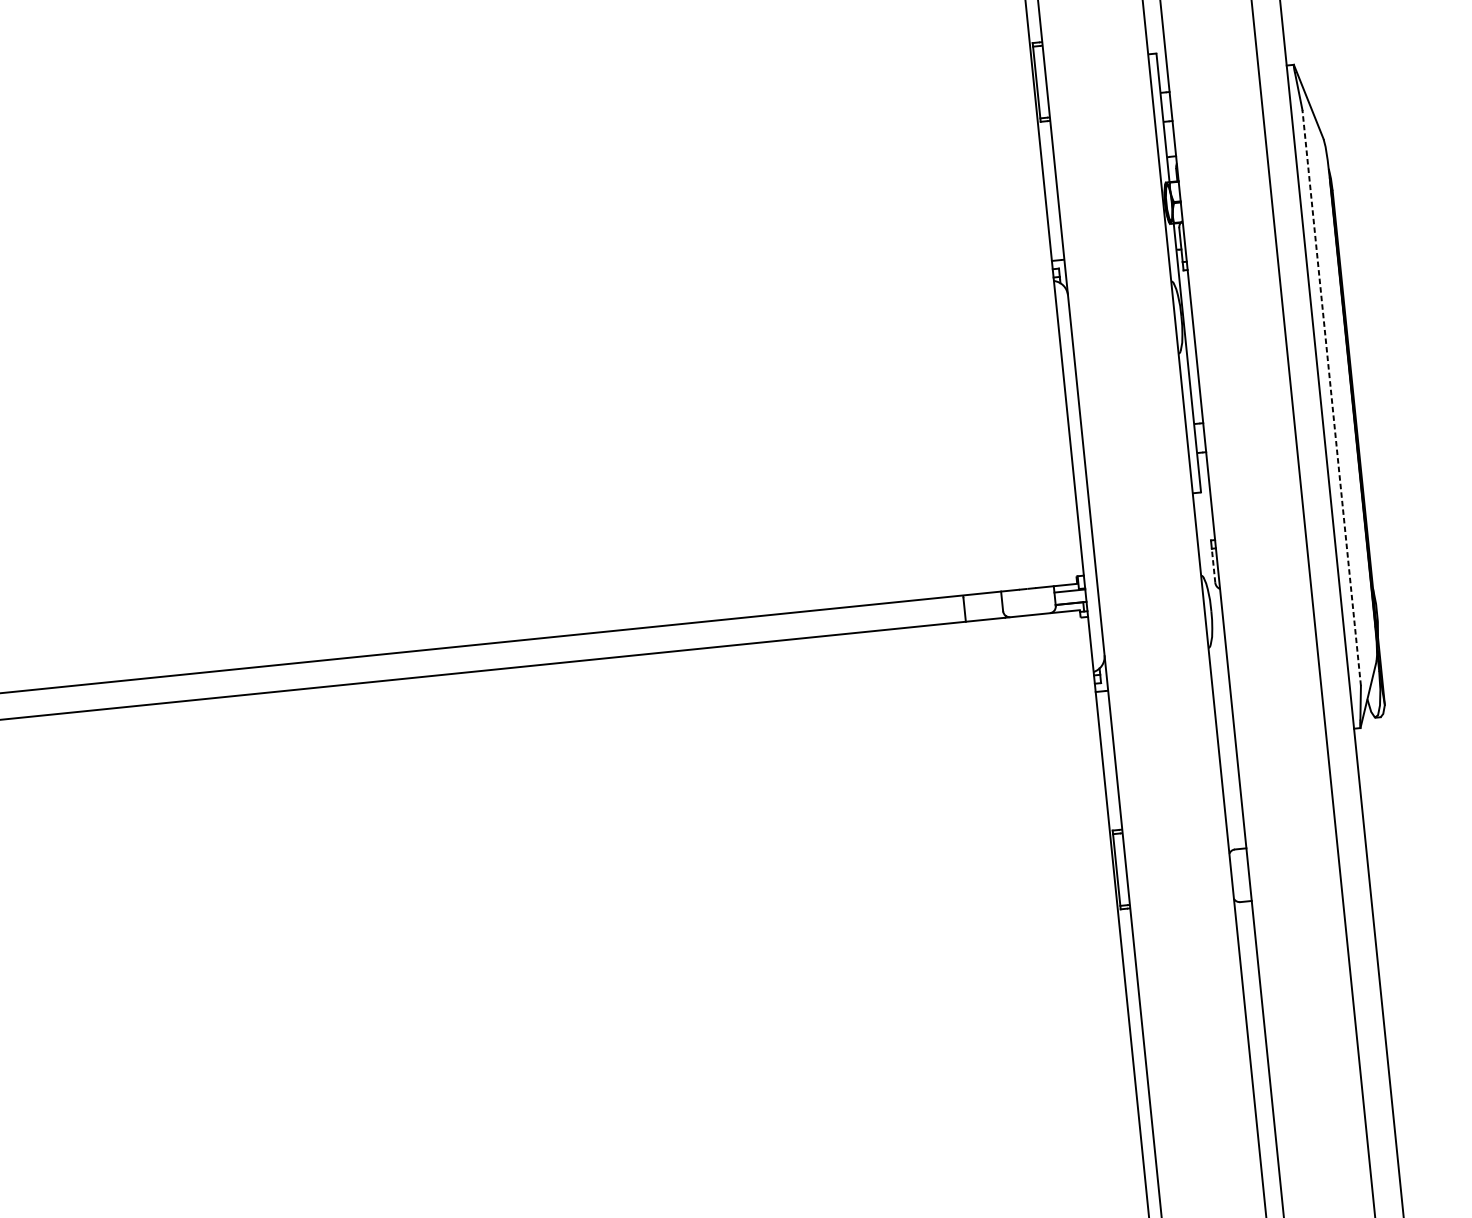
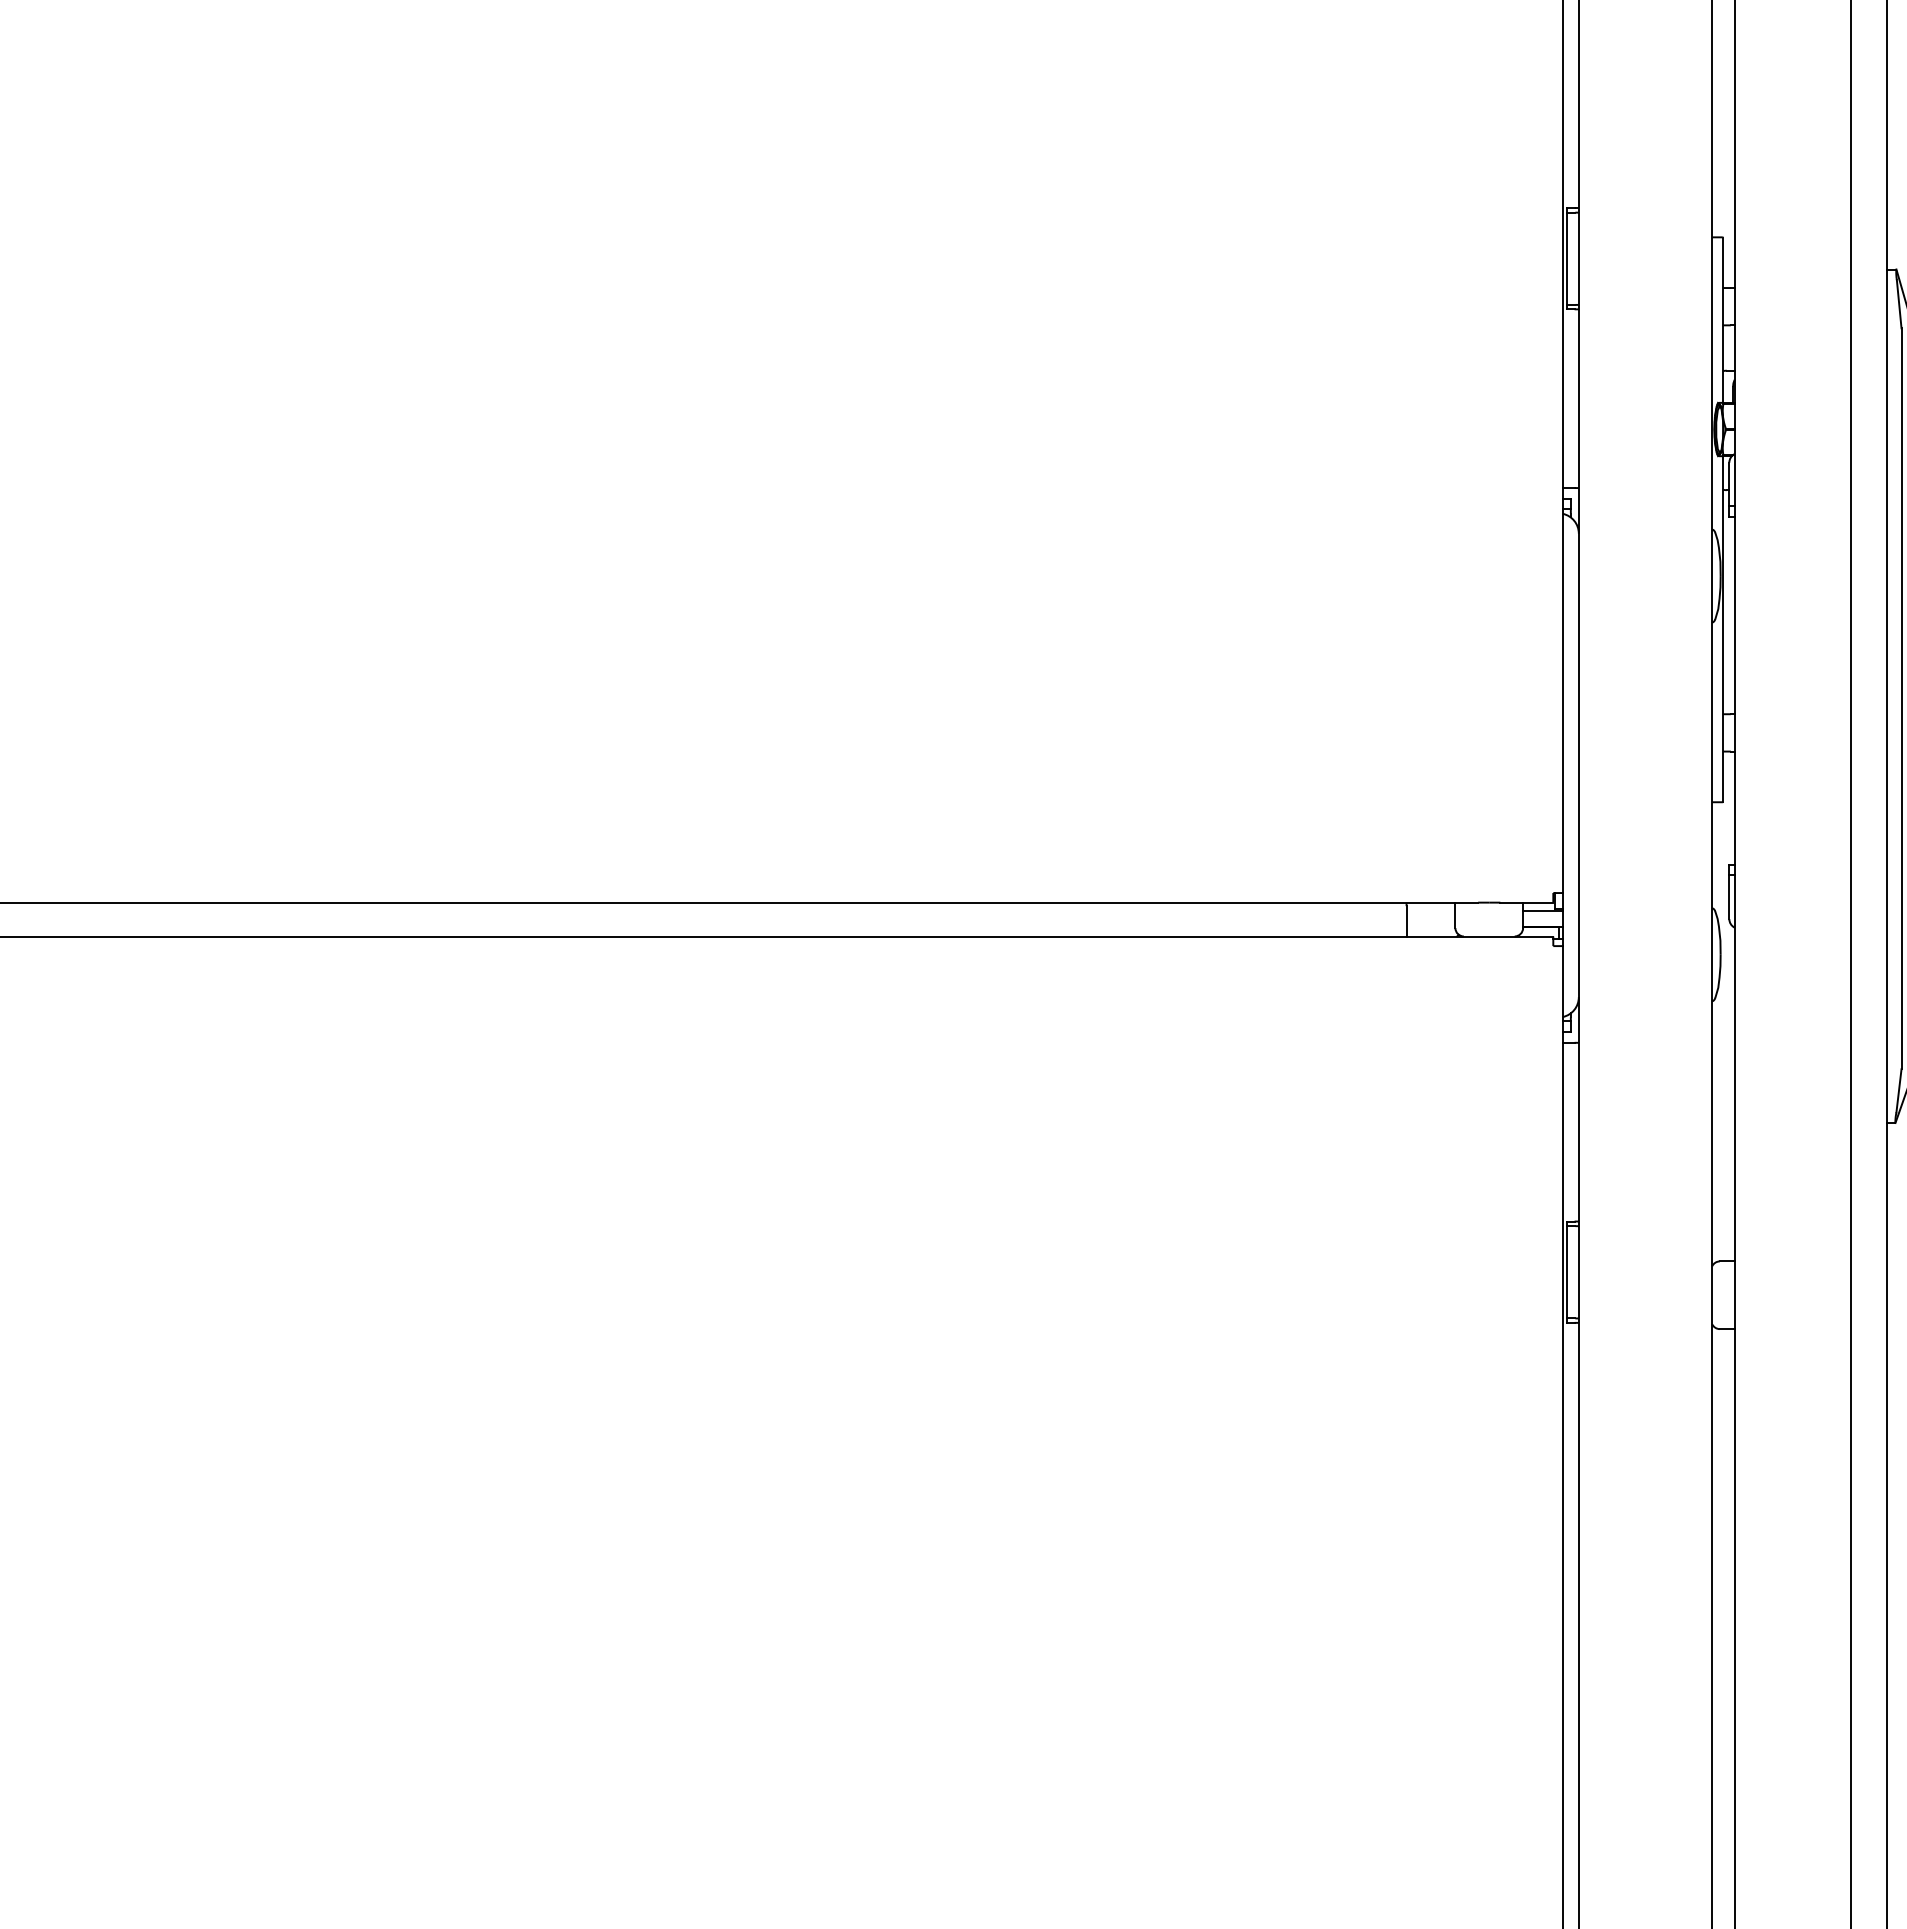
line: (1331, 397) -> (1901, 698), dashed -> solid
line: (1213, 565) -> (1729, 897), dashed -> solid

